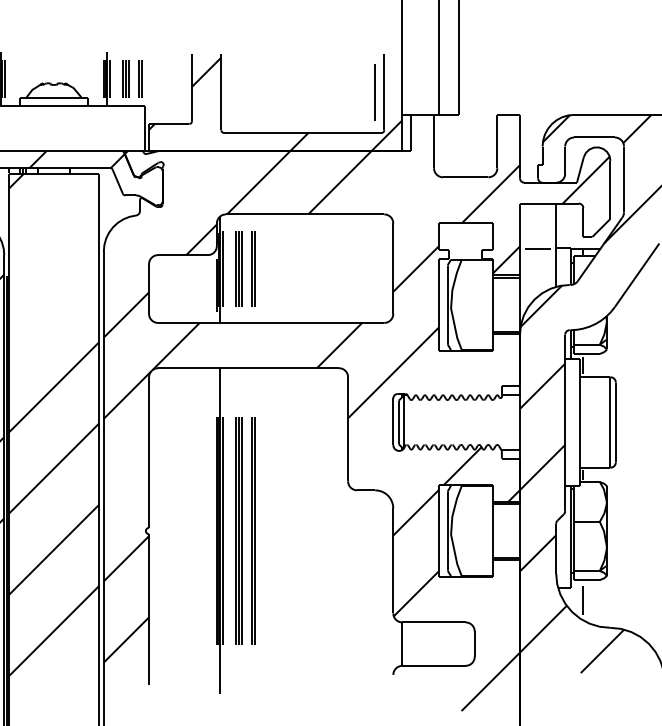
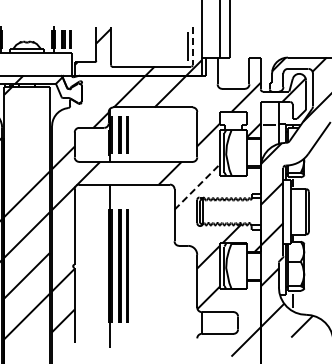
line: (383, 92) -> (192, 46), solid -> dashed
line: (393, 371) -> (197, 186), solid -> dashed

